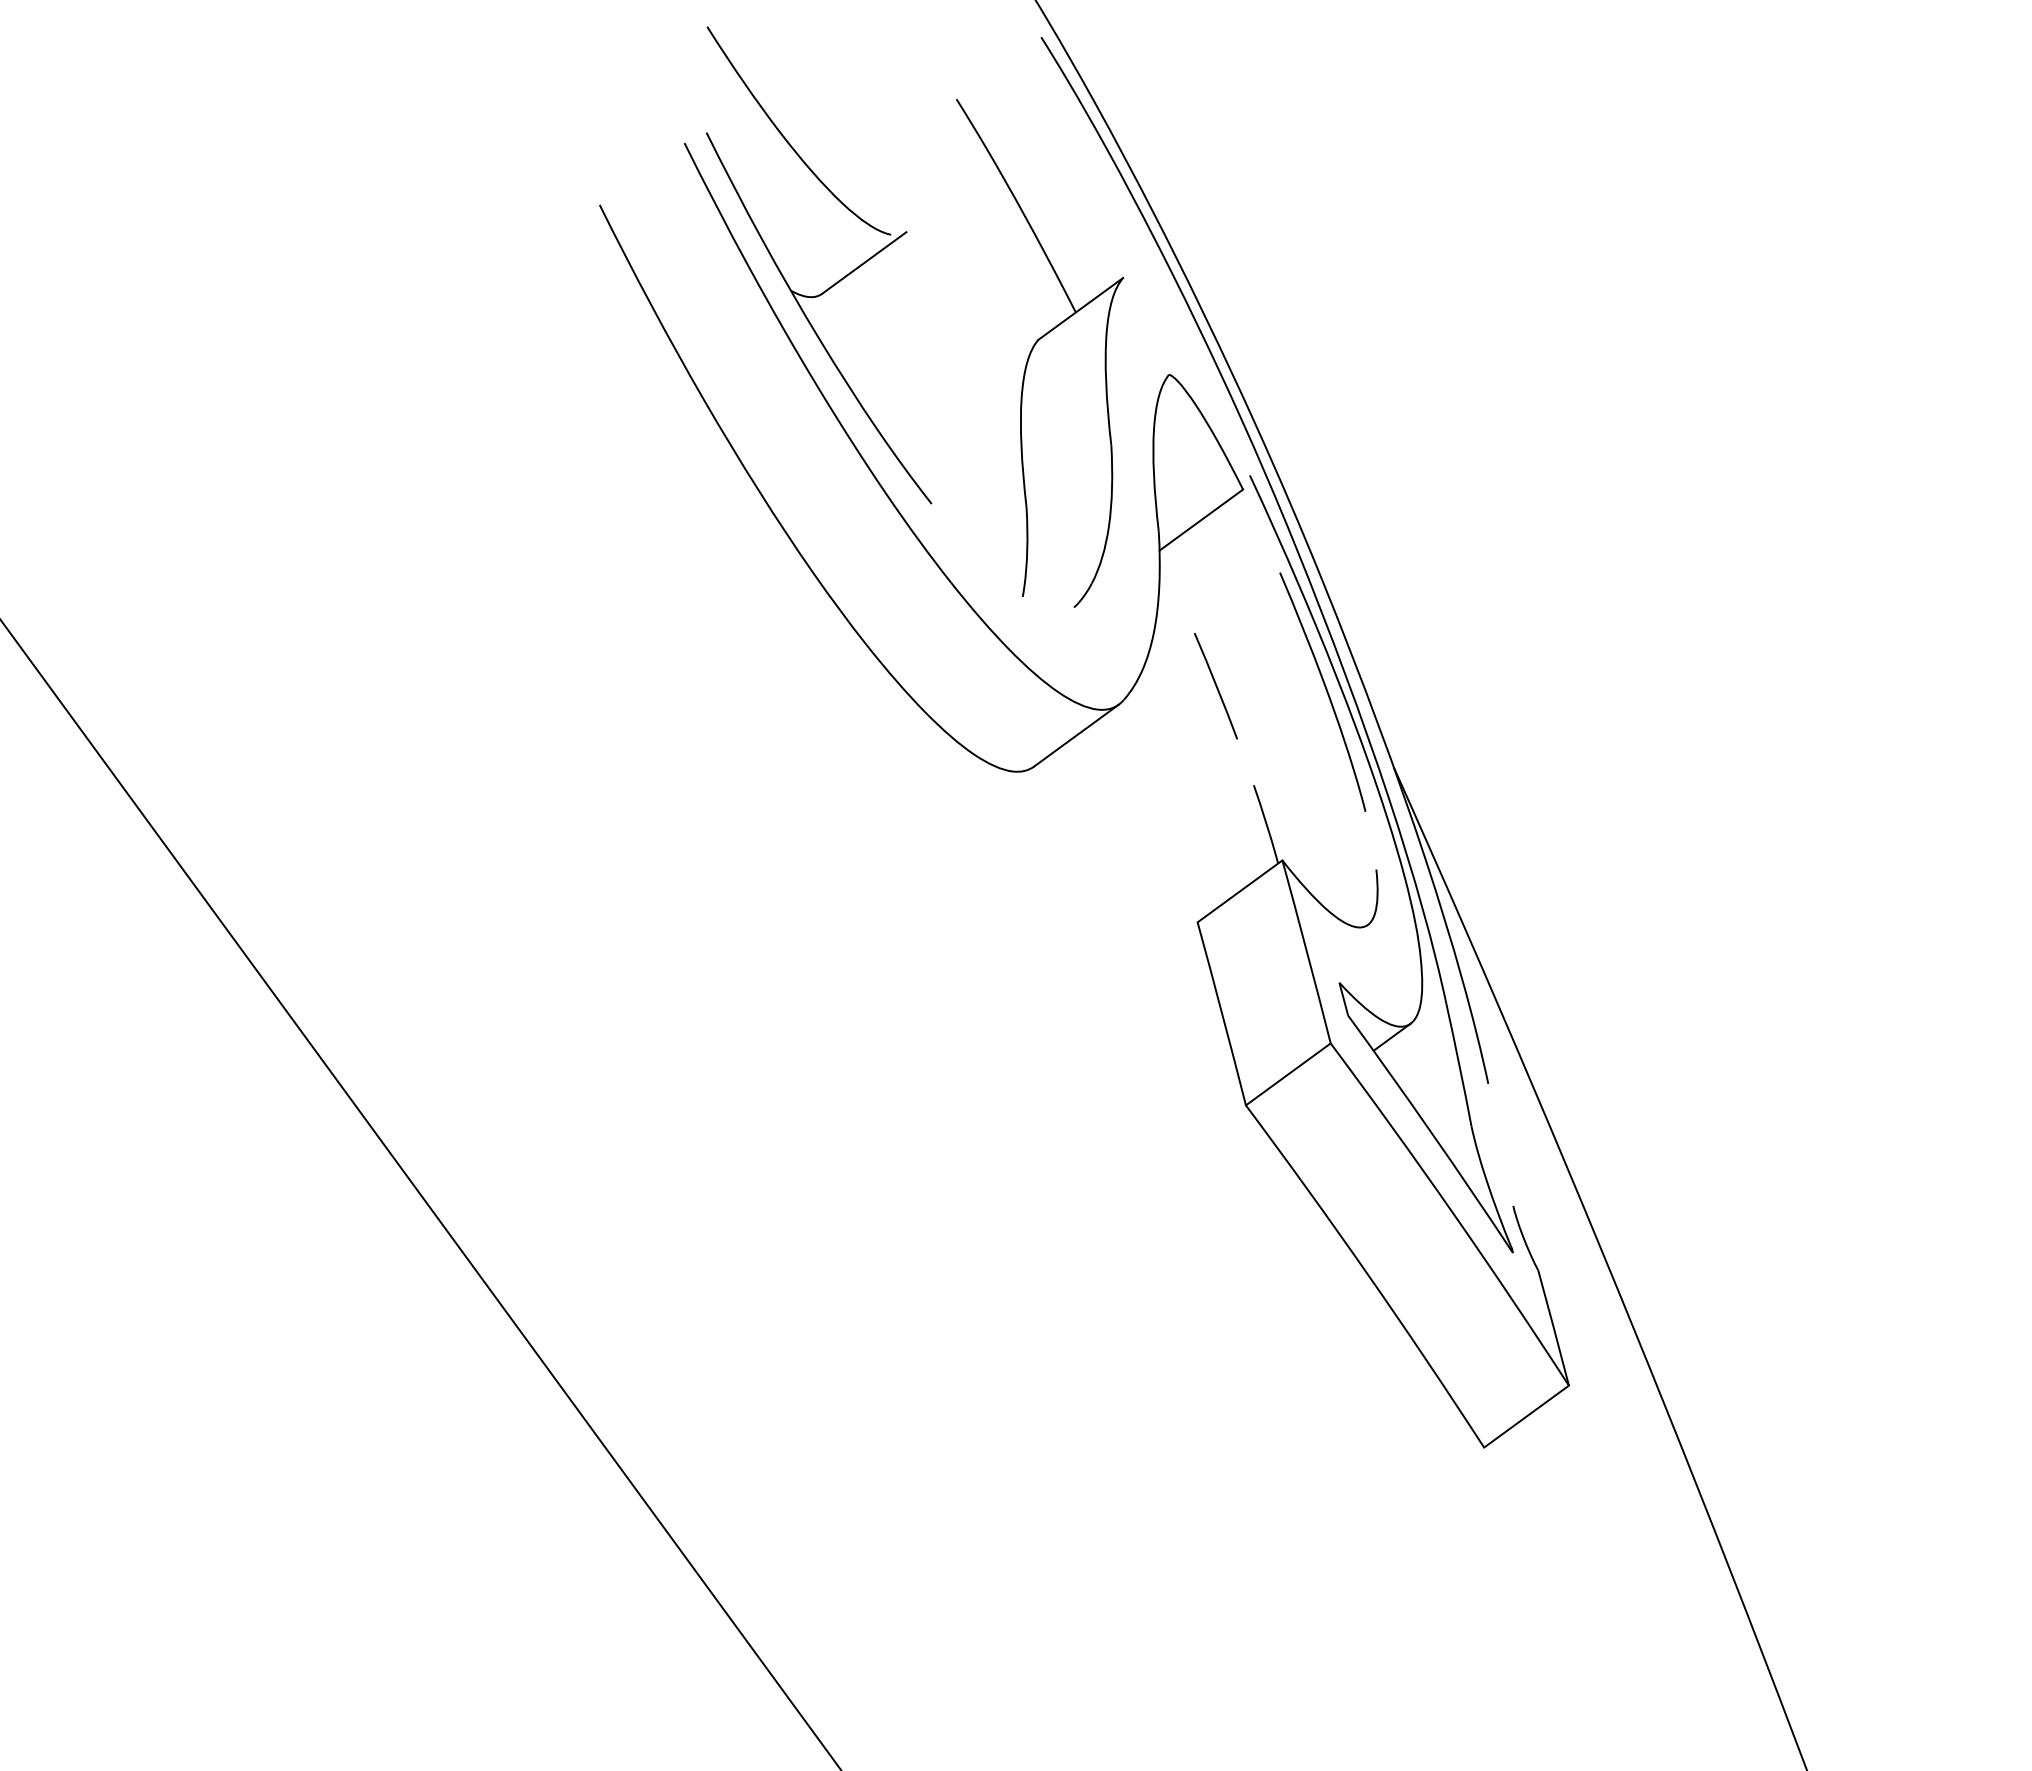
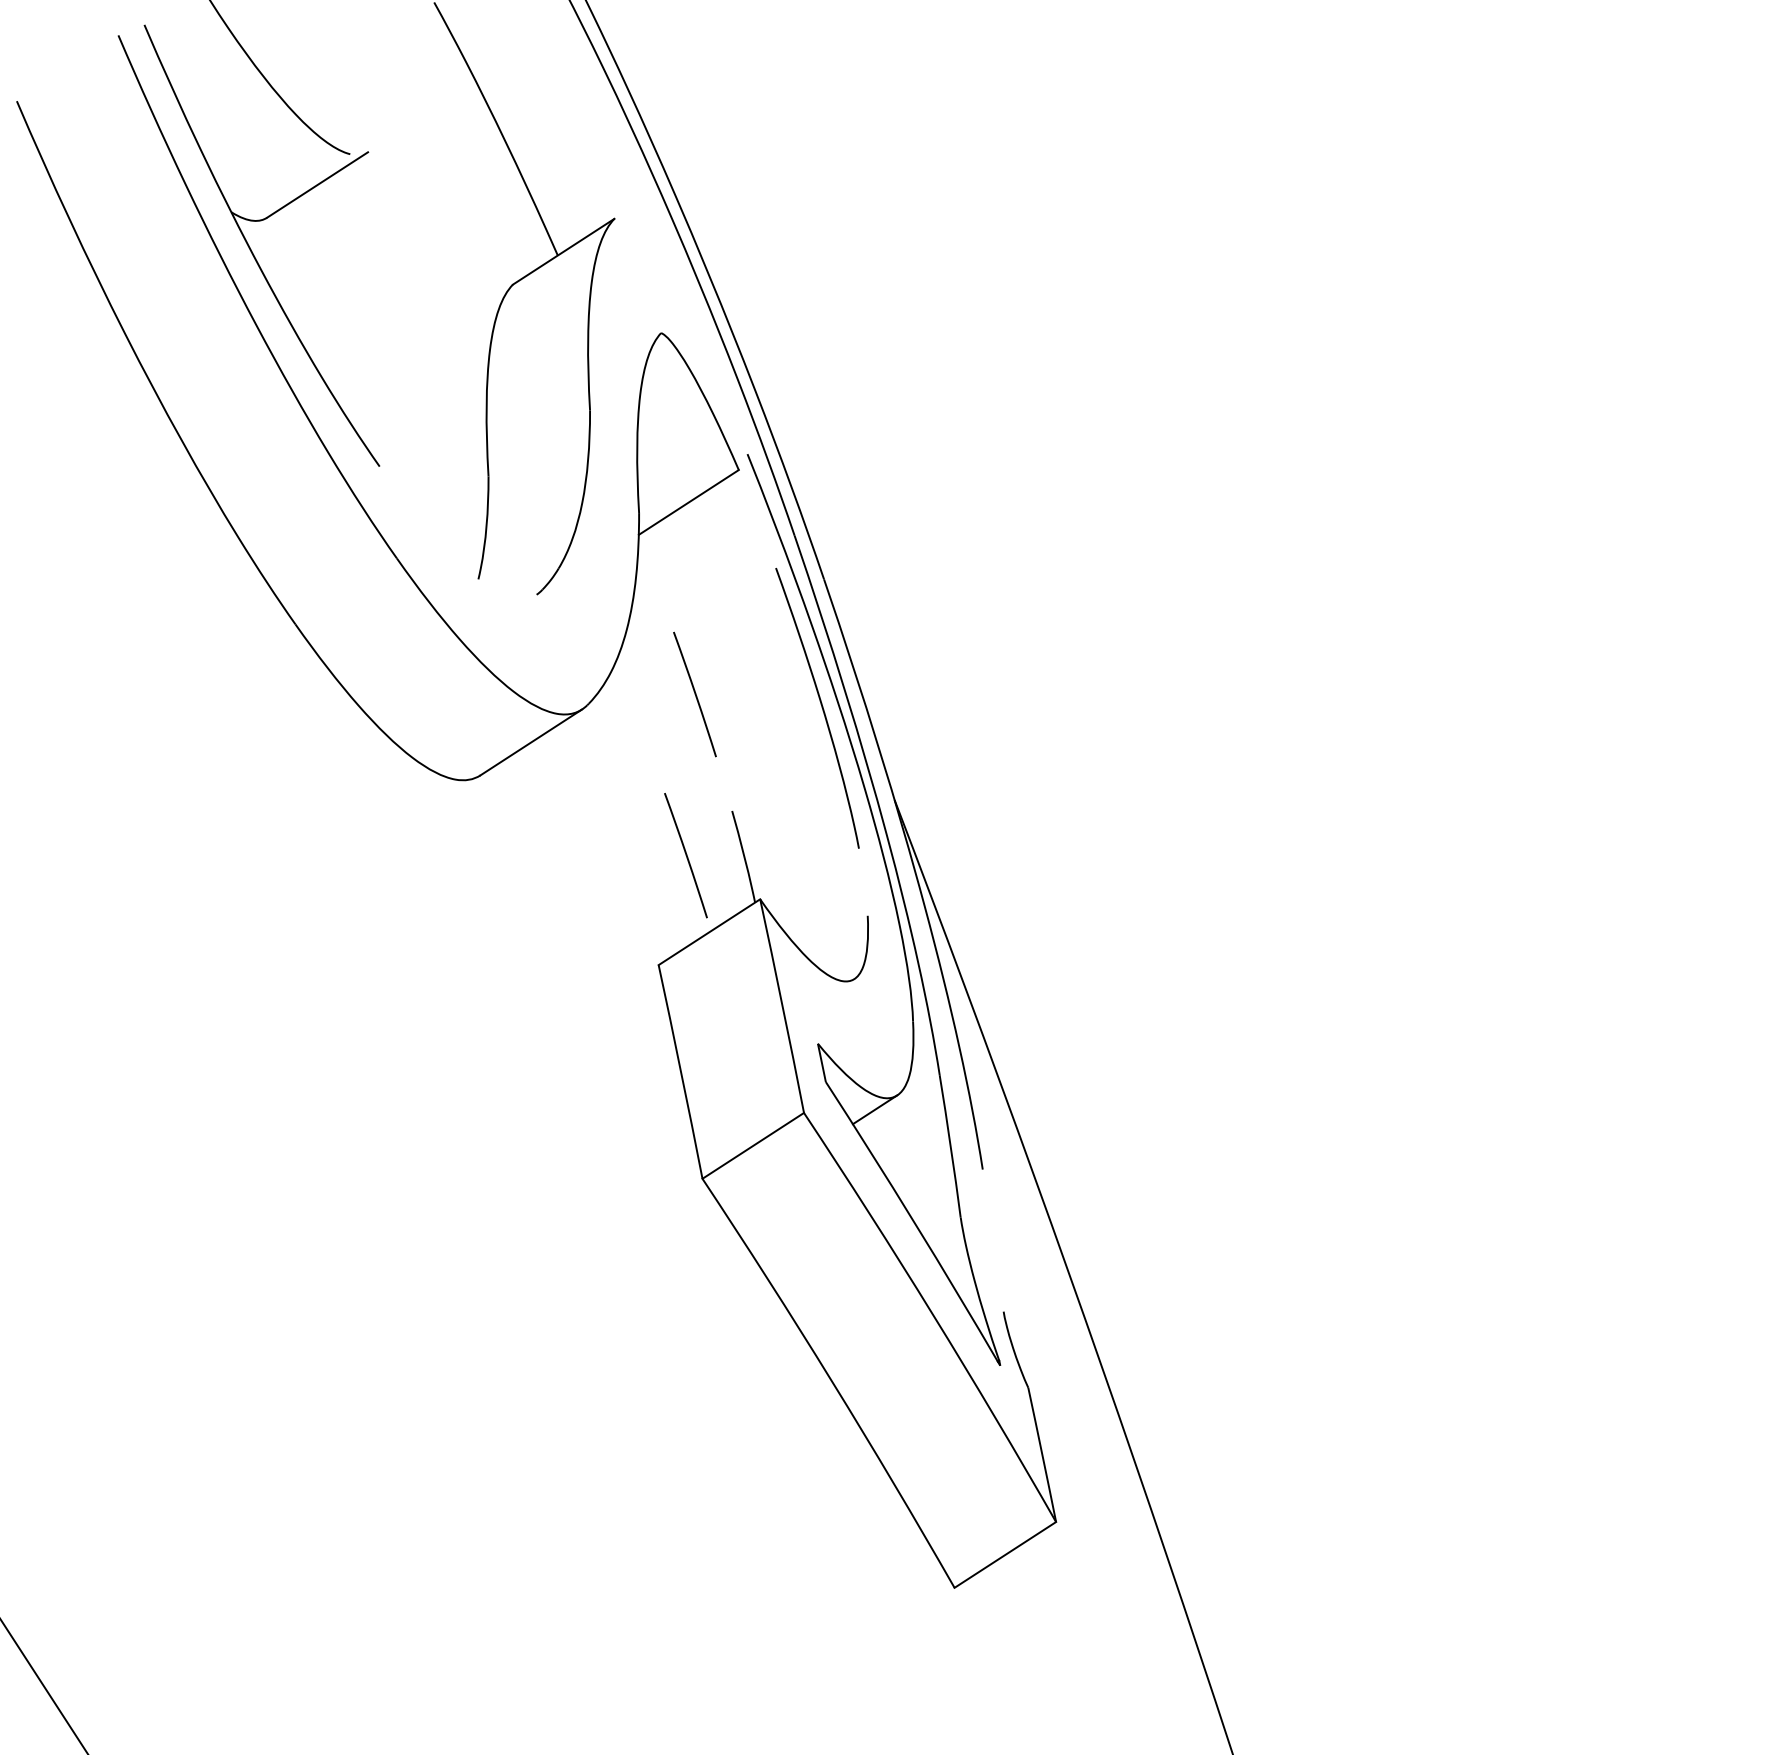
line: (1215, 825) -> (685, 854), added

